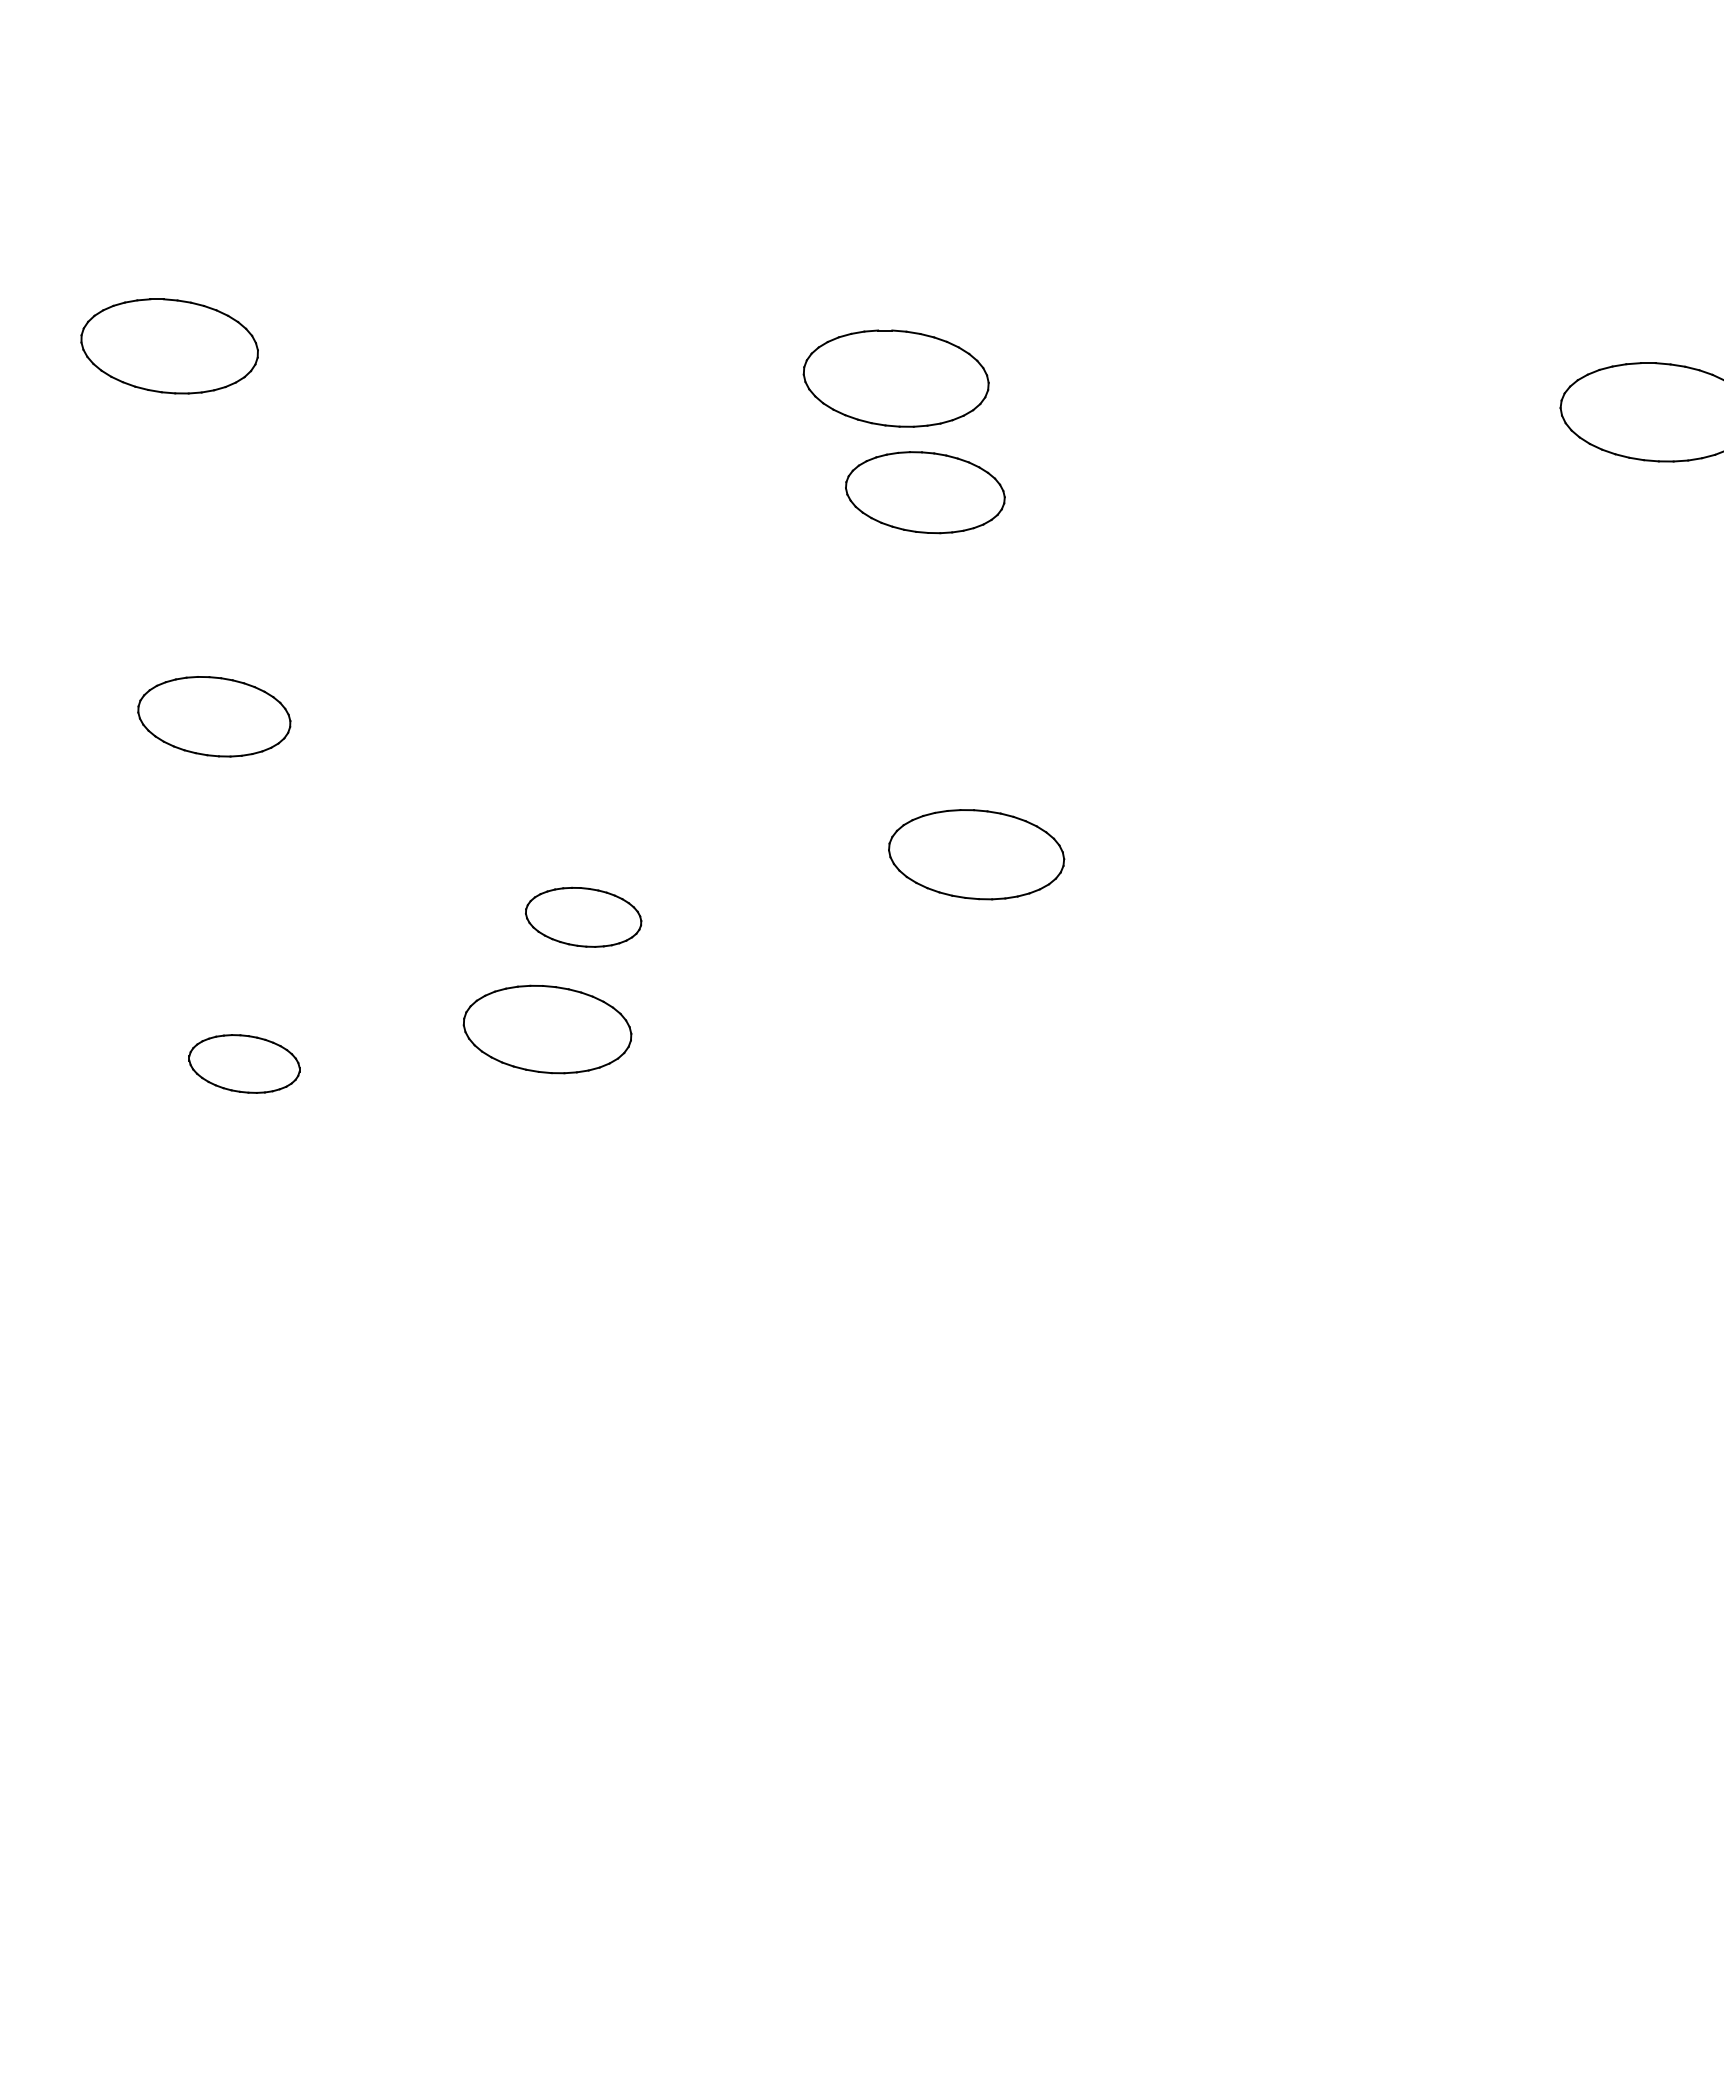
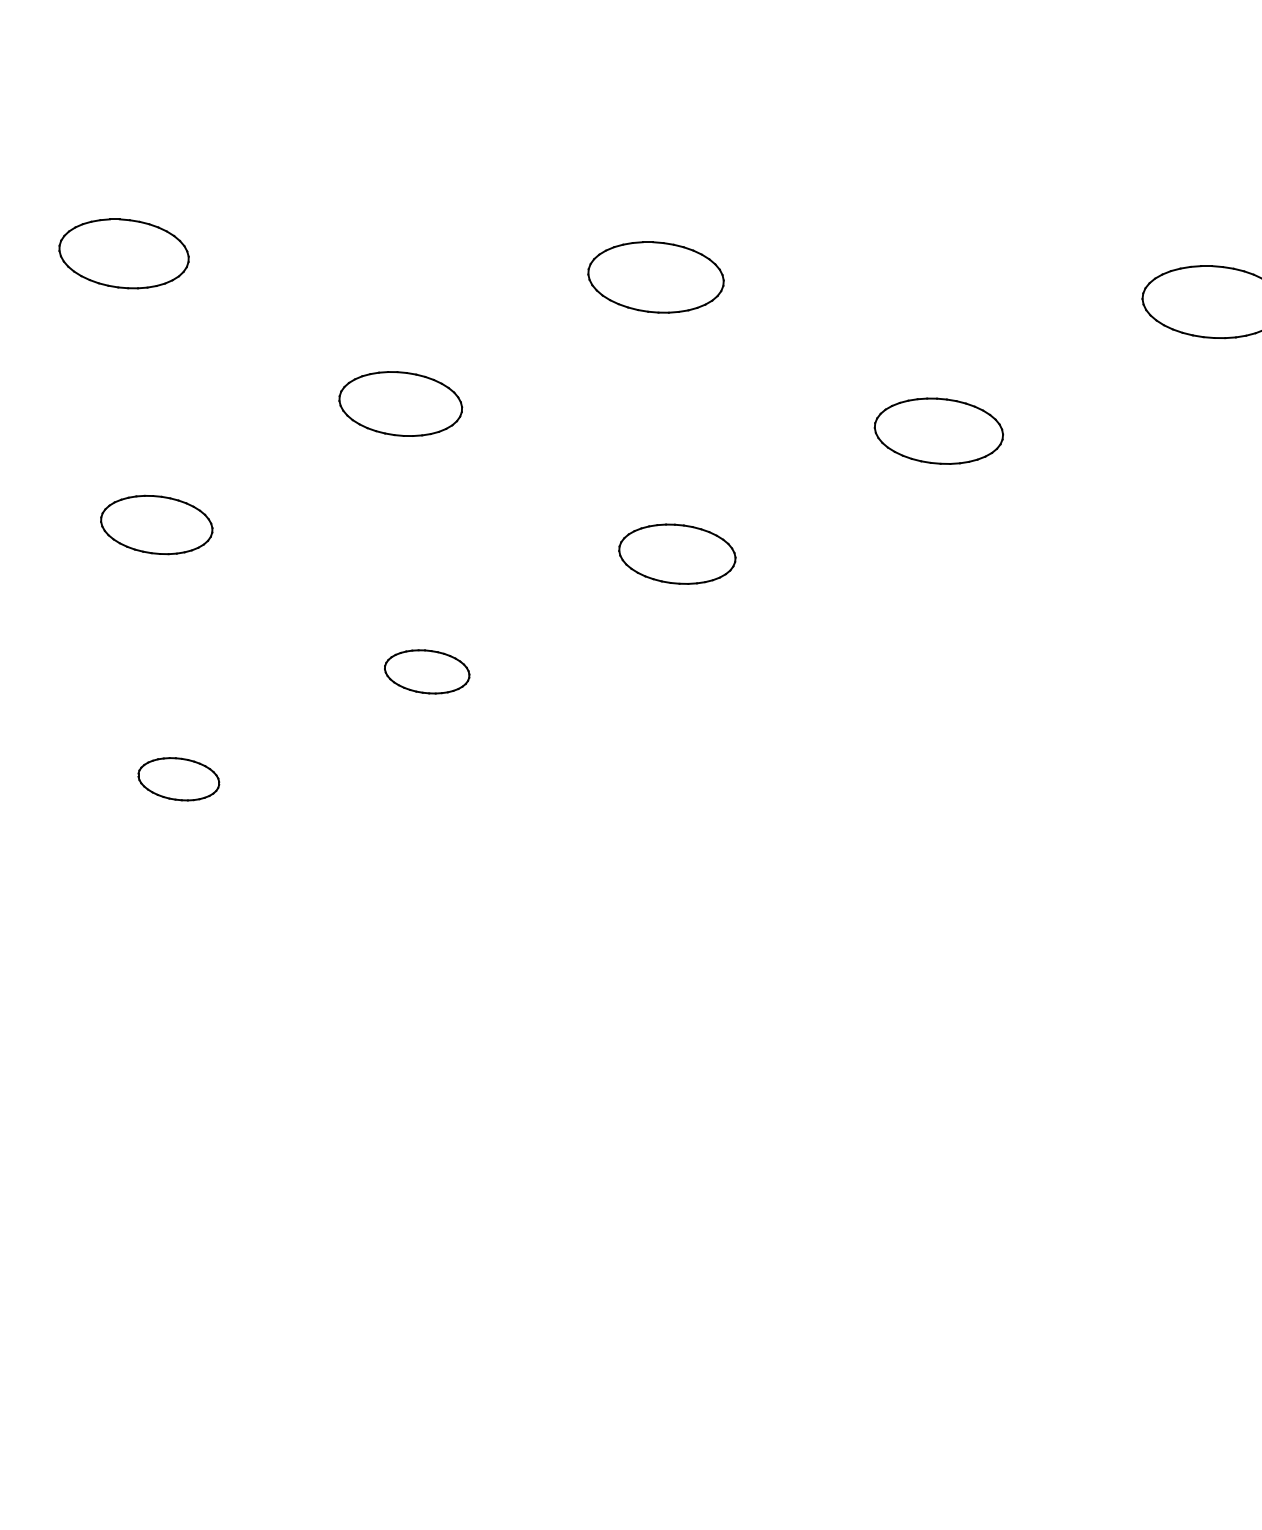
part: (925, 492) -> (677, 554), moved
part: (976, 854) -> (938, 431), moved
part: (547, 1029) -> (400, 404), moved

